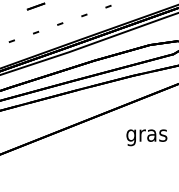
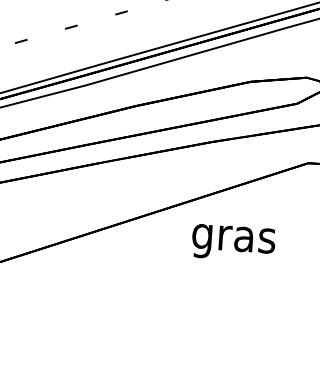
text: (146, 137) -> (232, 242), moved

